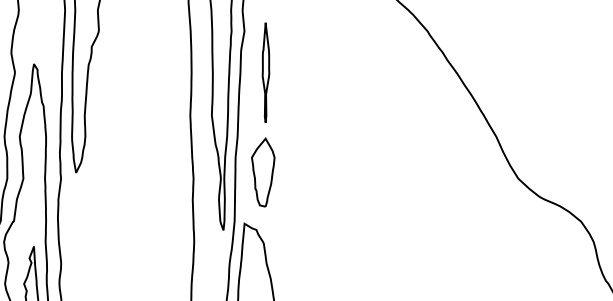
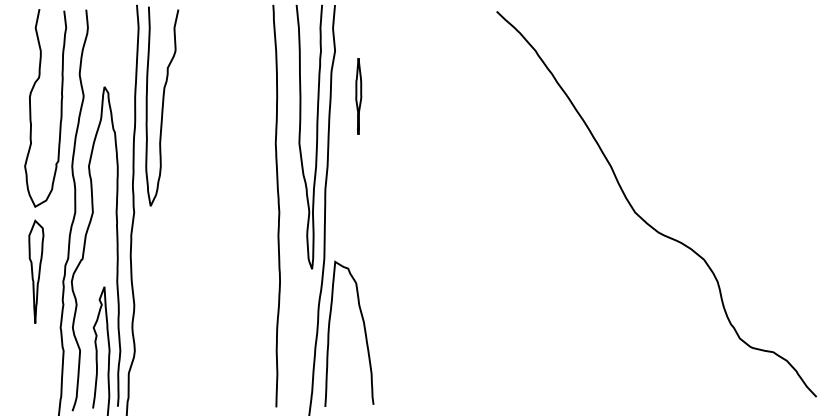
part: (265, 72) -> (358, 96), size x0.7
part: (263, 172) -> (355, 205), removed

